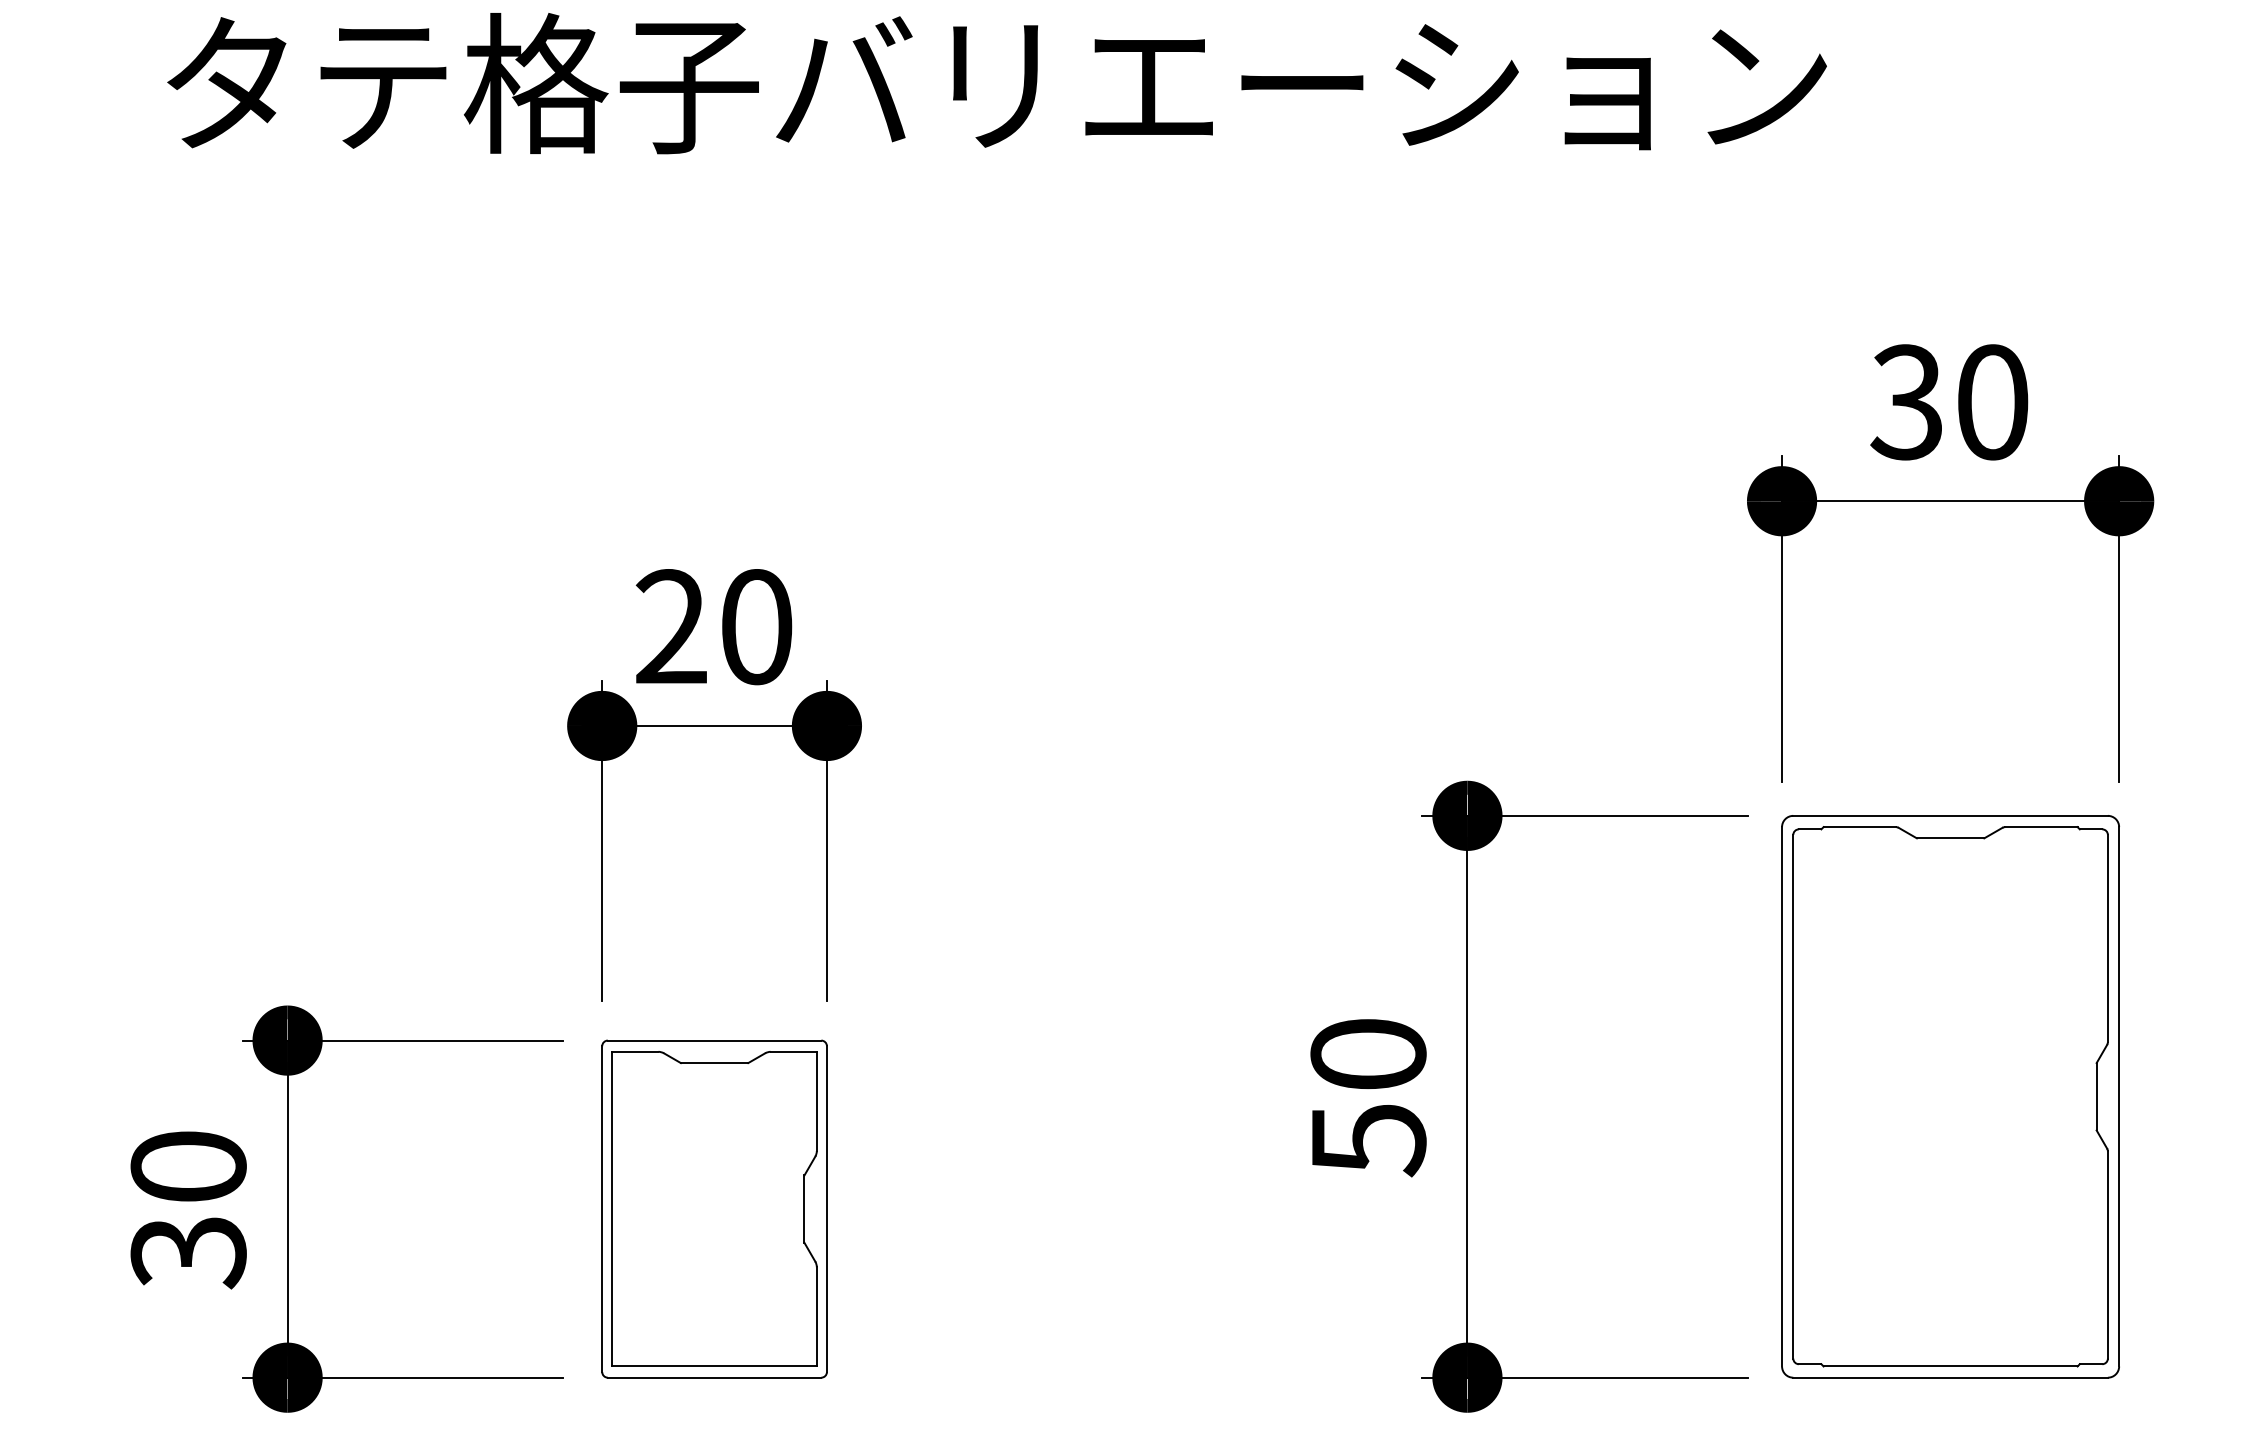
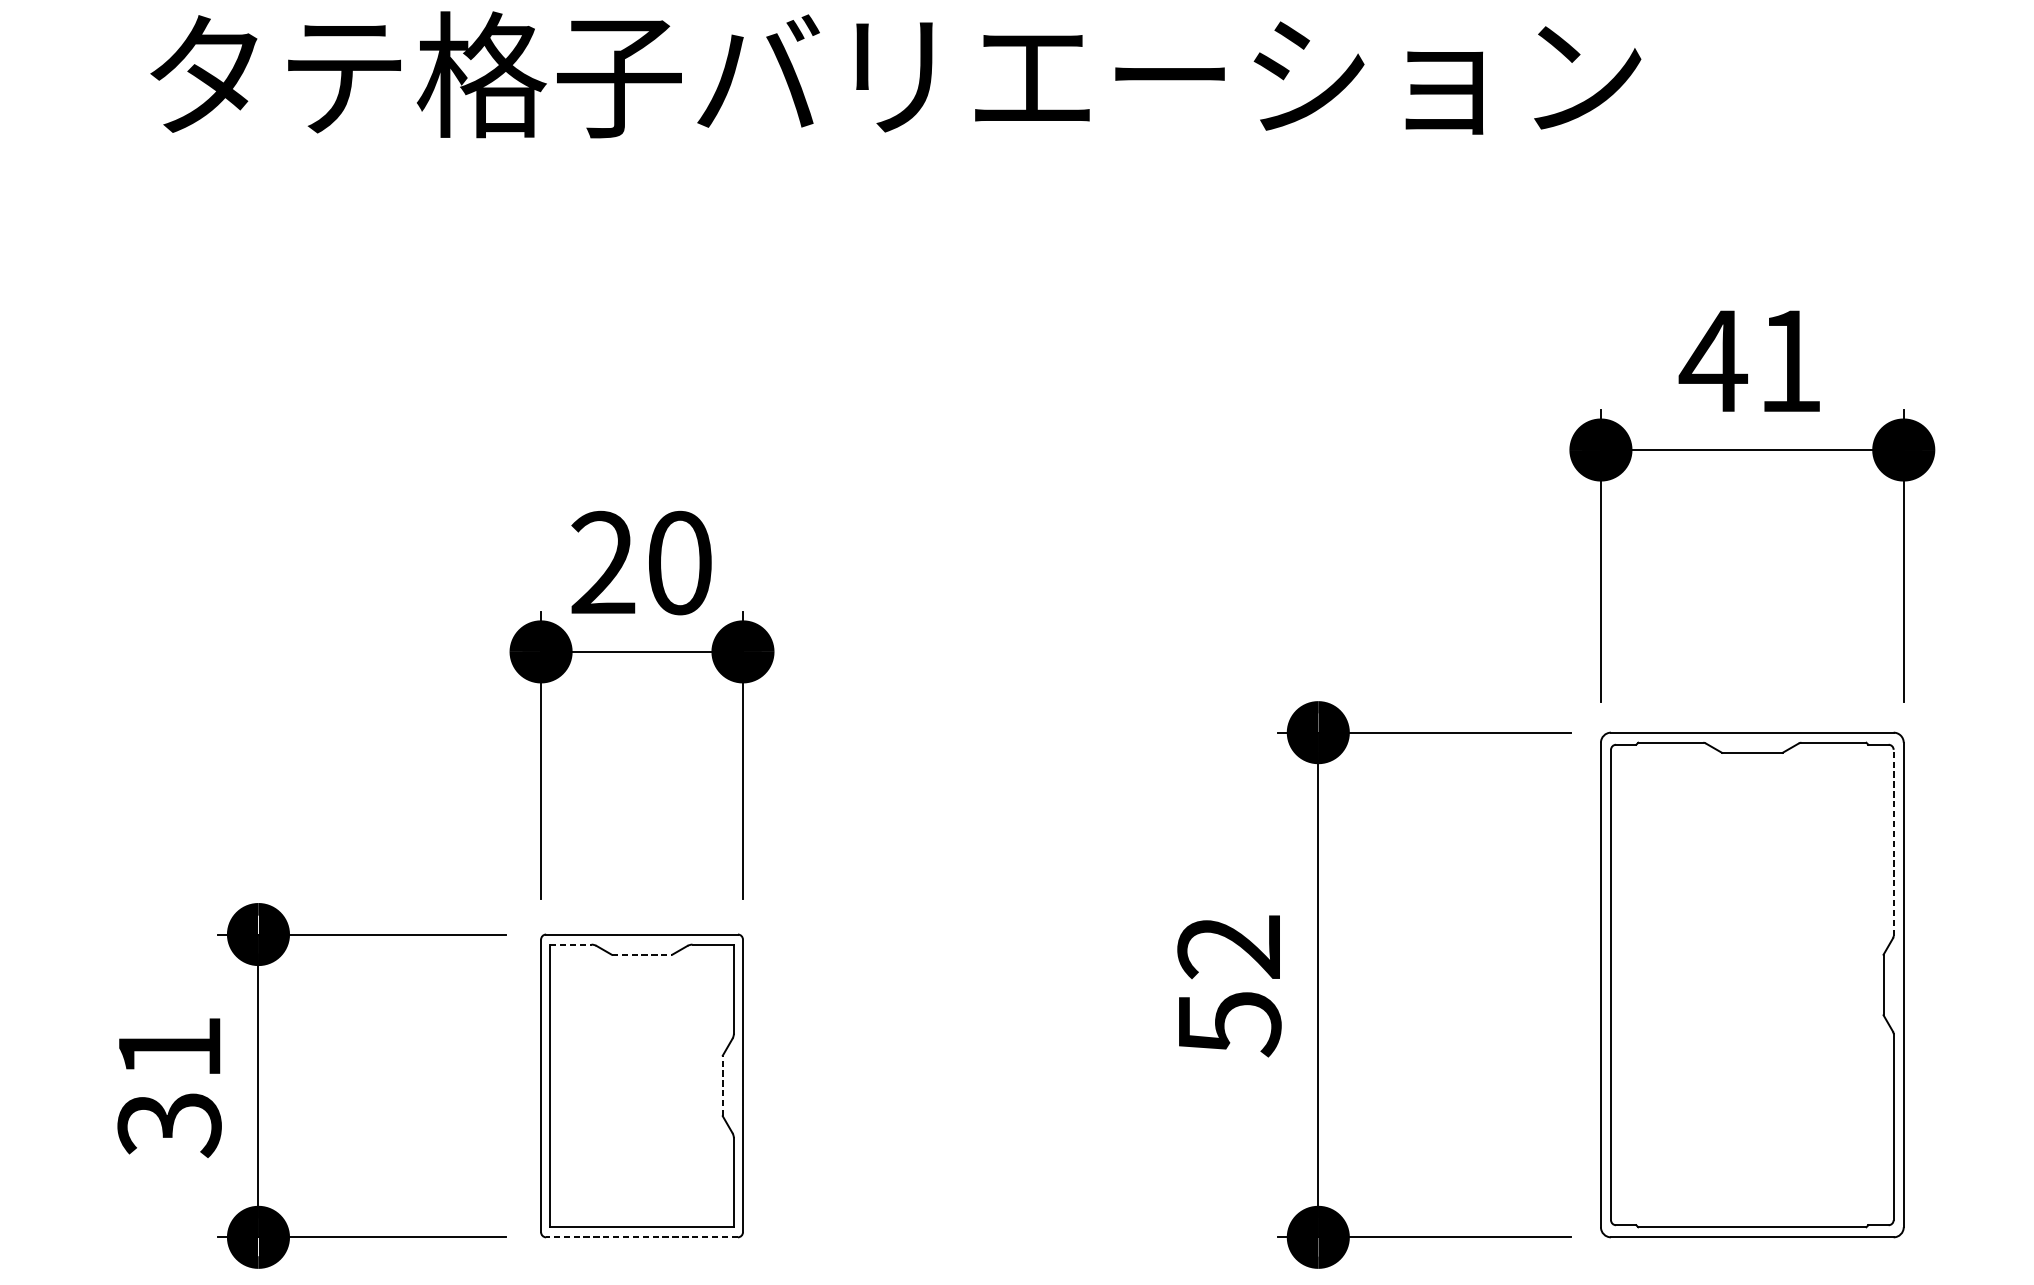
text: (1948, 402) -> (1750, 361), 30 -> 41
line: (2107, 938) -> (1893, 842), solid -> dashed
line: (635, 1051) -> (570, 944), solid -> dashed
text: (1368, 1054) -> (1229, 947), 50 -> 52
line: (714, 1063) -> (641, 955), solid -> dashed
text: (188, 1166) -> (169, 1047), 30 -> 31
line: (804, 1209) -> (722, 1086), solid -> dashed
line: (714, 1377) -> (641, 1237), solid -> dashed

